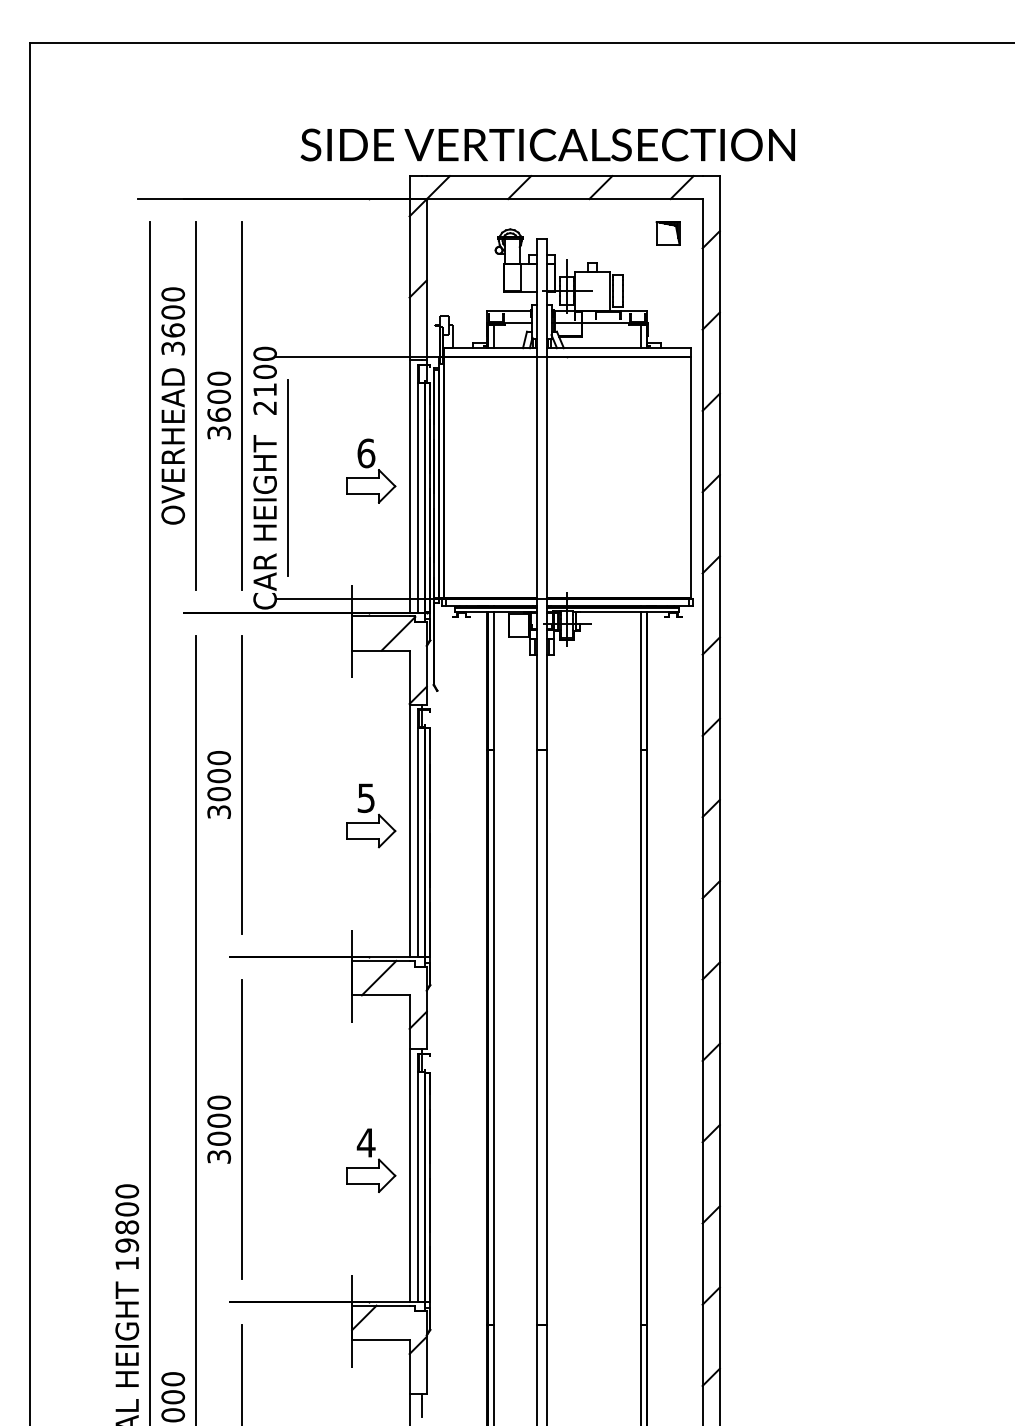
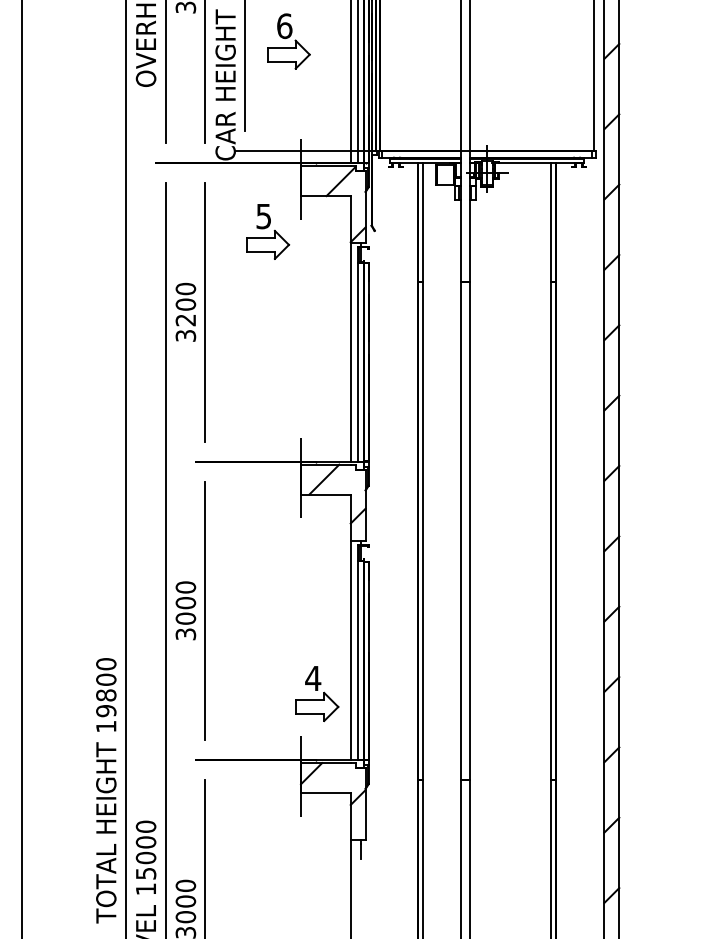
part: (371, 470) -> (289, 40), moved
text: (218, 794) -> (185, 320), 3000 -> 3200
part: (371, 815) -> (268, 231), moved
part: (371, 1160) -> (317, 693), moved

